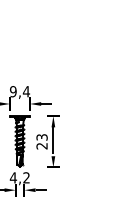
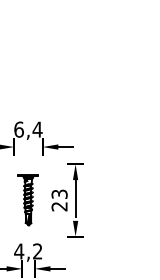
text: (12, 91) -> (18, 129), 9,4 -> 6,4
part: (20, 141) -> (28, 199), size x0.7

